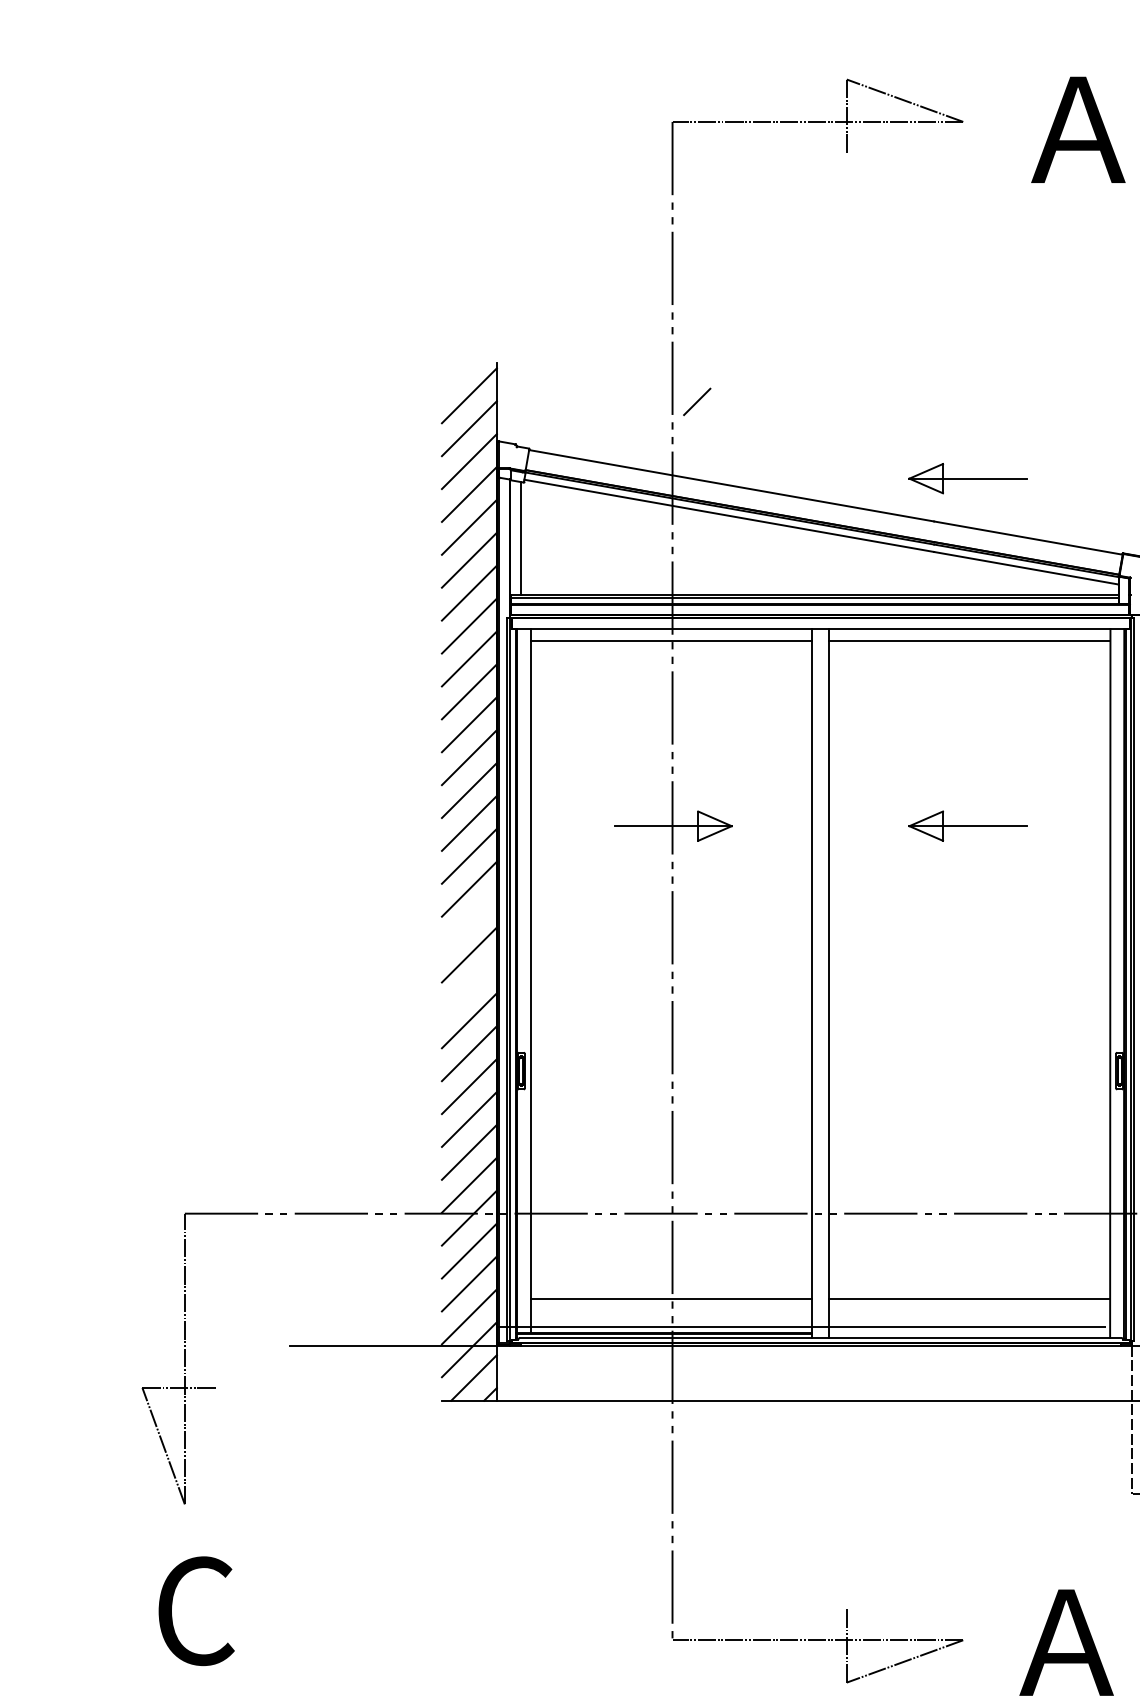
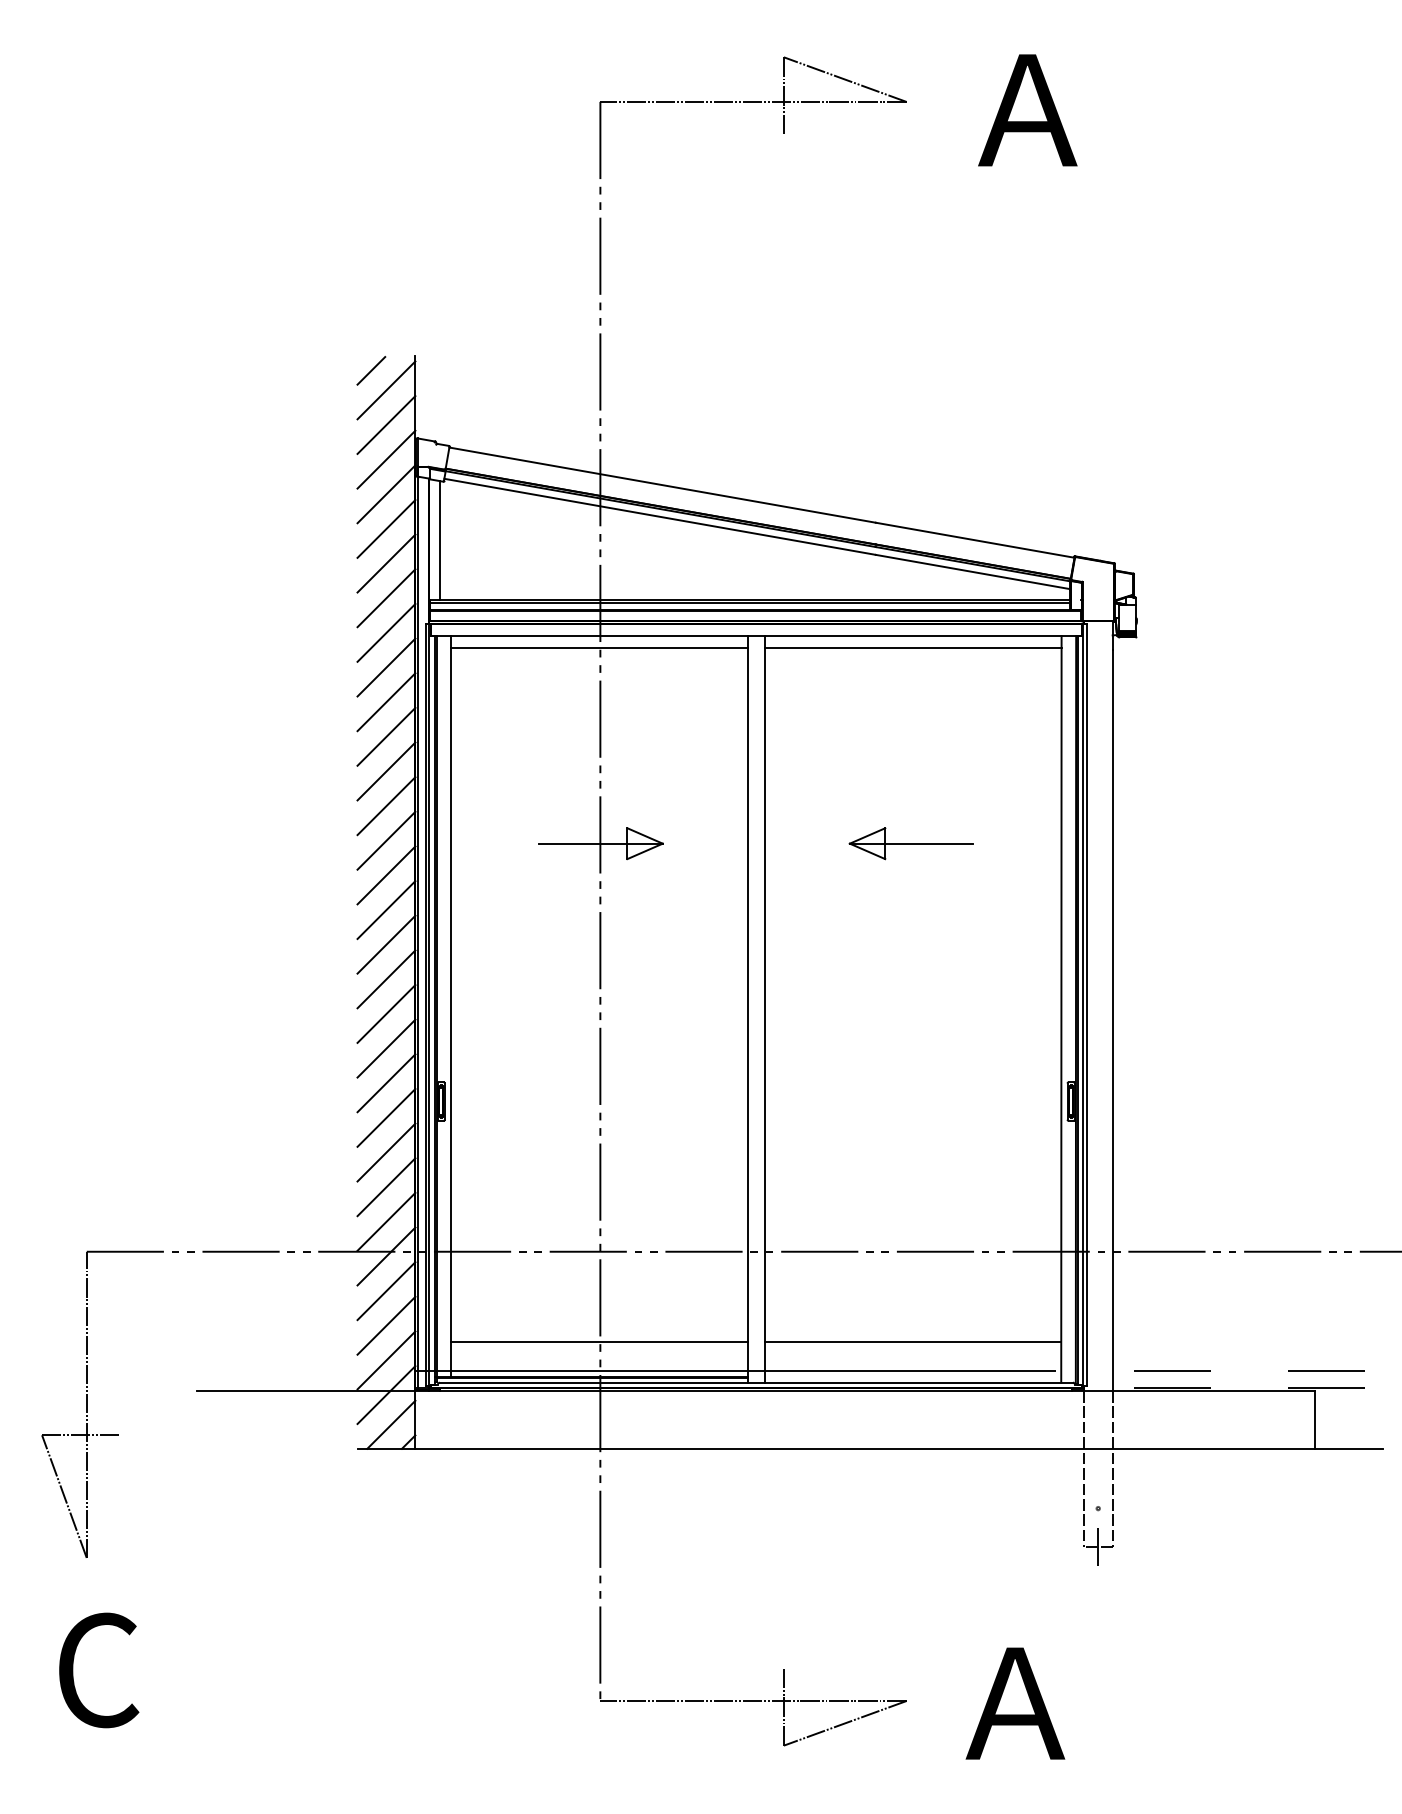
line: (697, 401) -> (371, 370), moved
part: (966, 478) -> (910, 477), removed
line: (469, 921) -> (386, 944), added
line: (469, 987) -> (386, 1013), added

